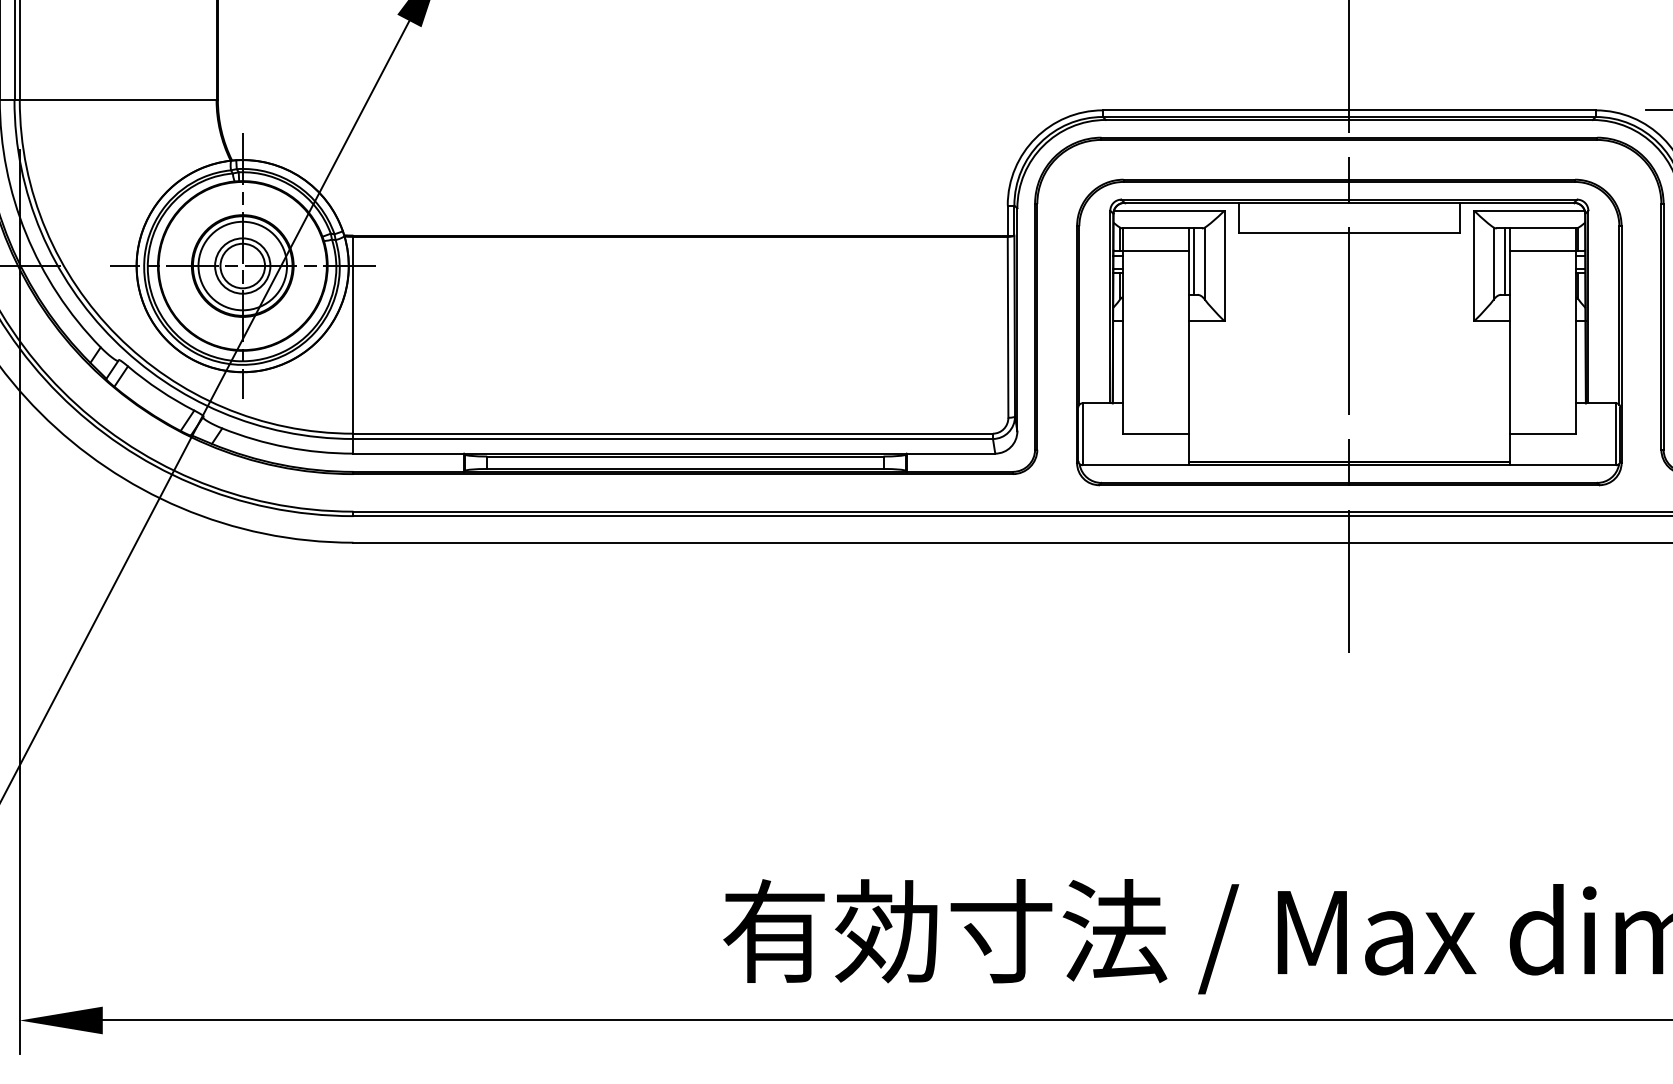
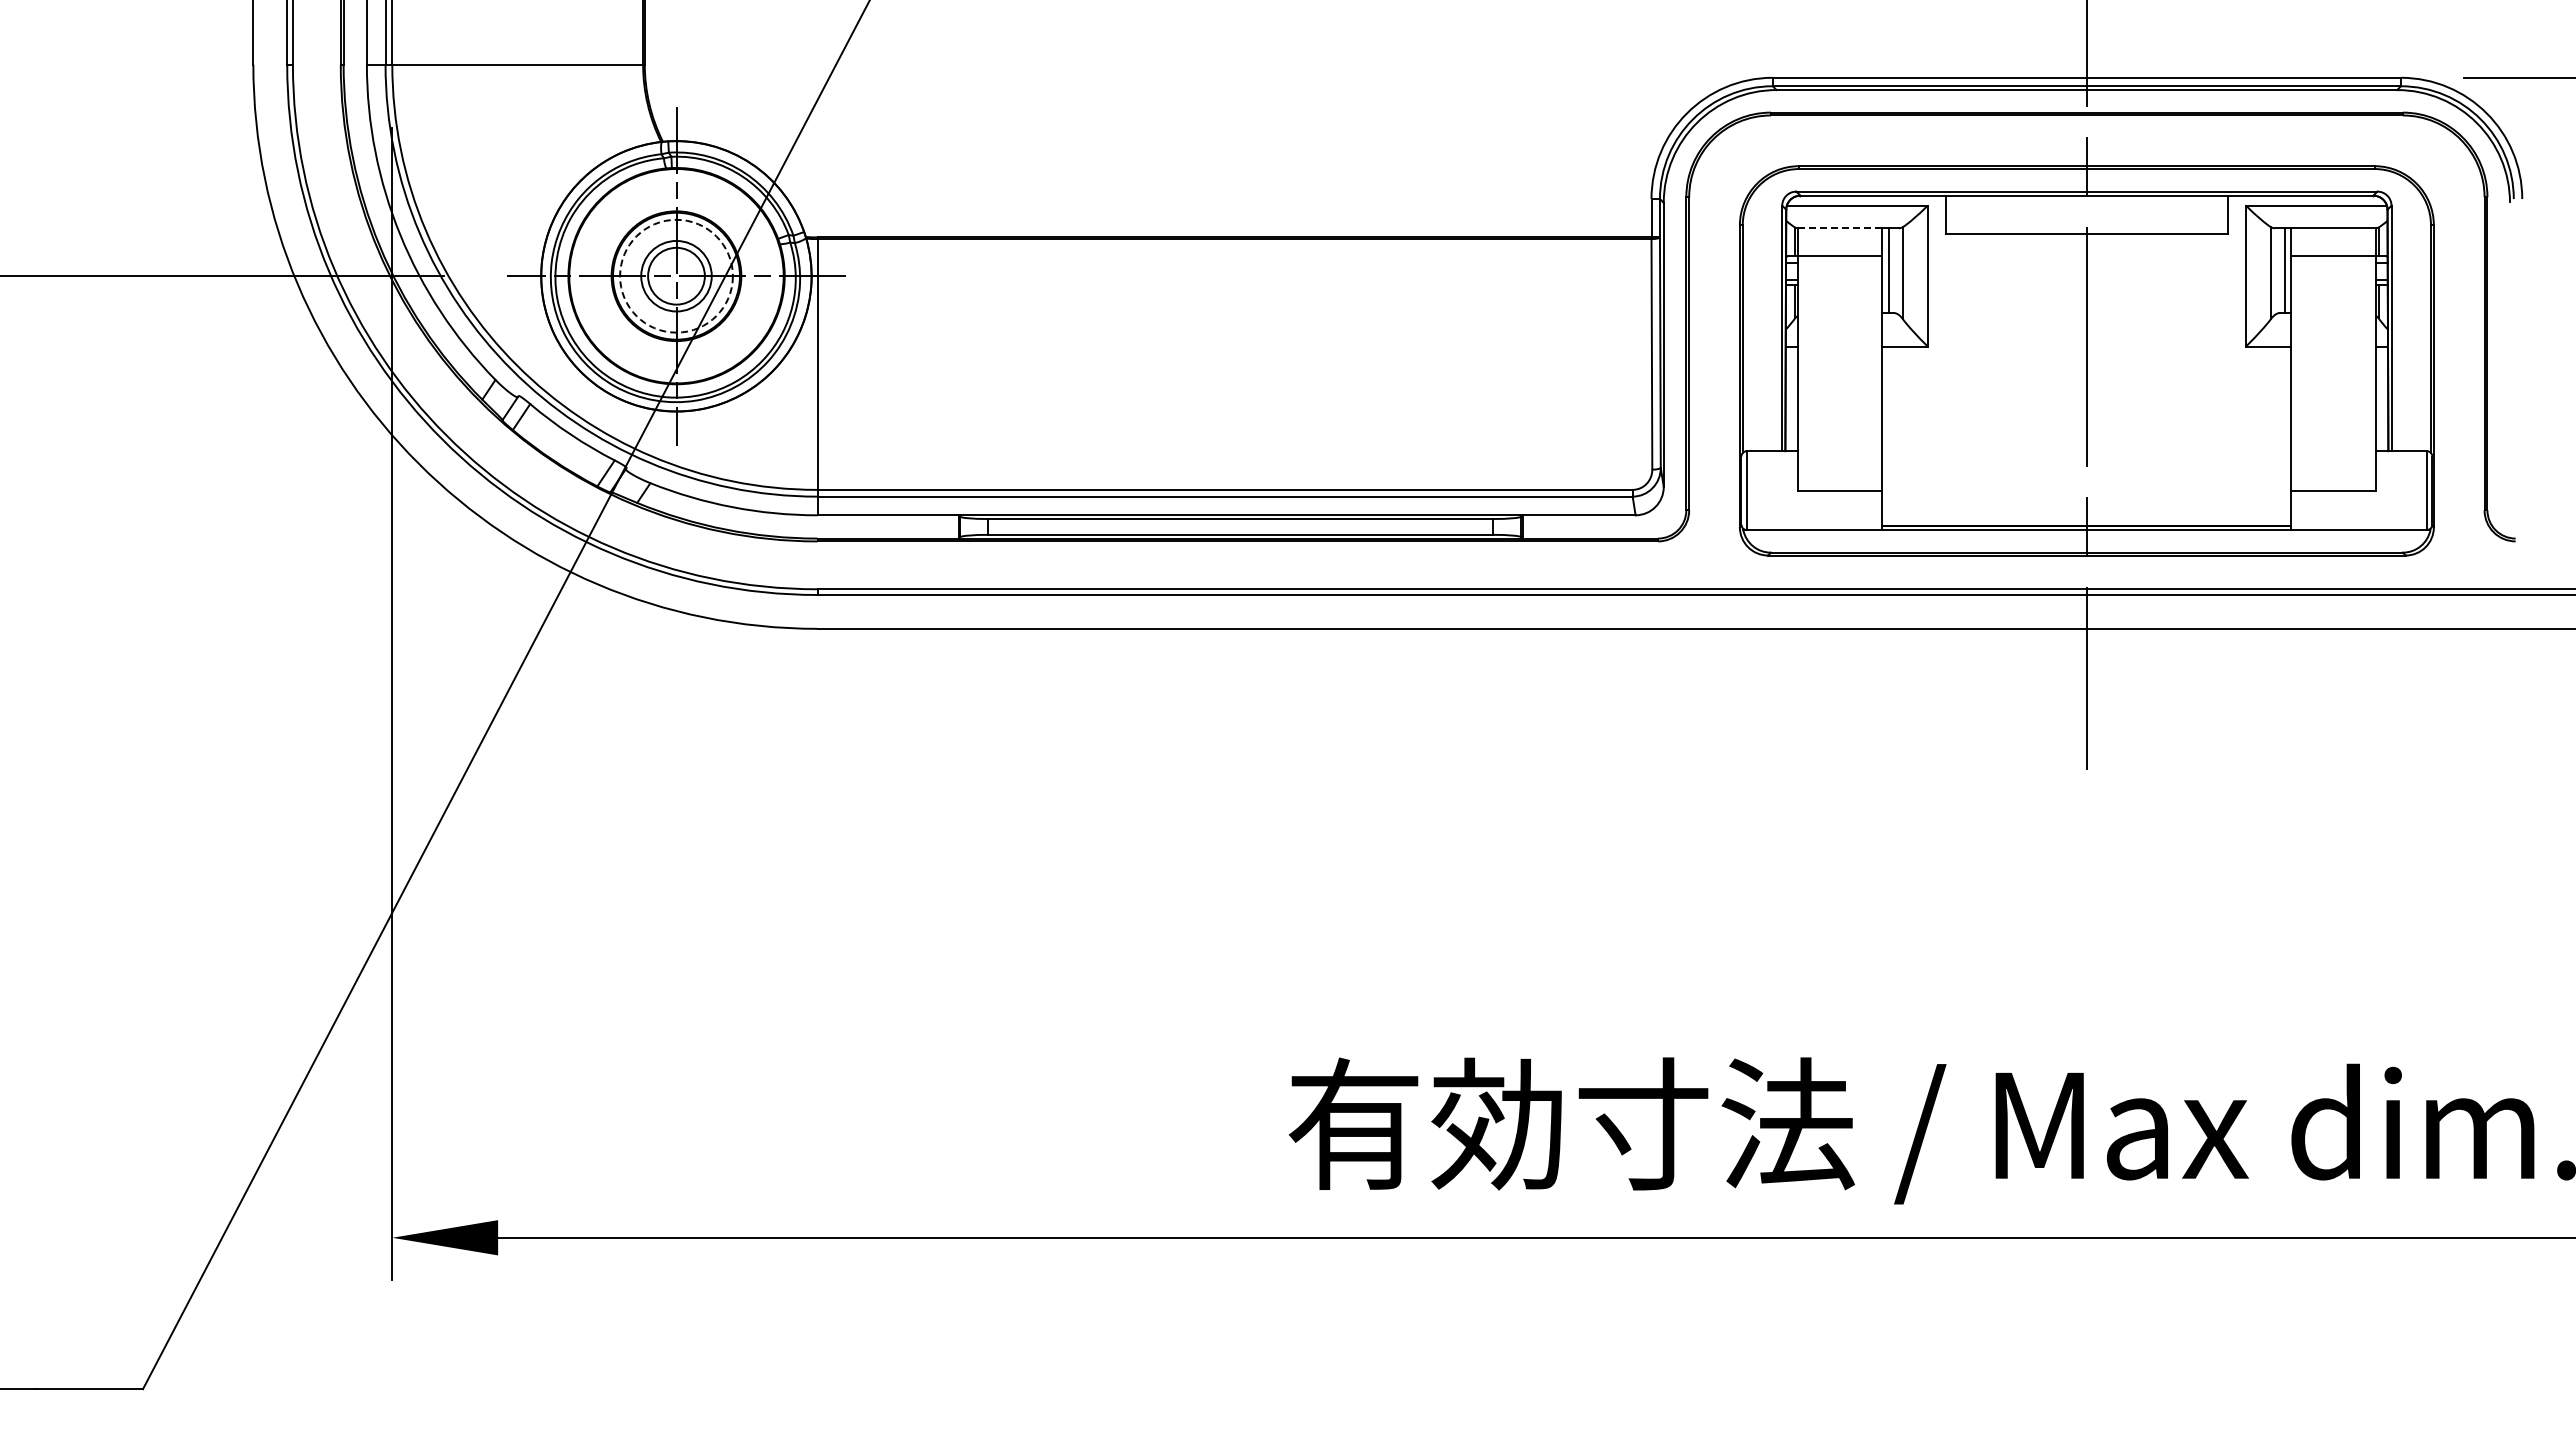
line: (1155, 228) -> (1839, 228), solid -> dashed
circle: (242, 265) -> (676, 275), solid -> dashed

